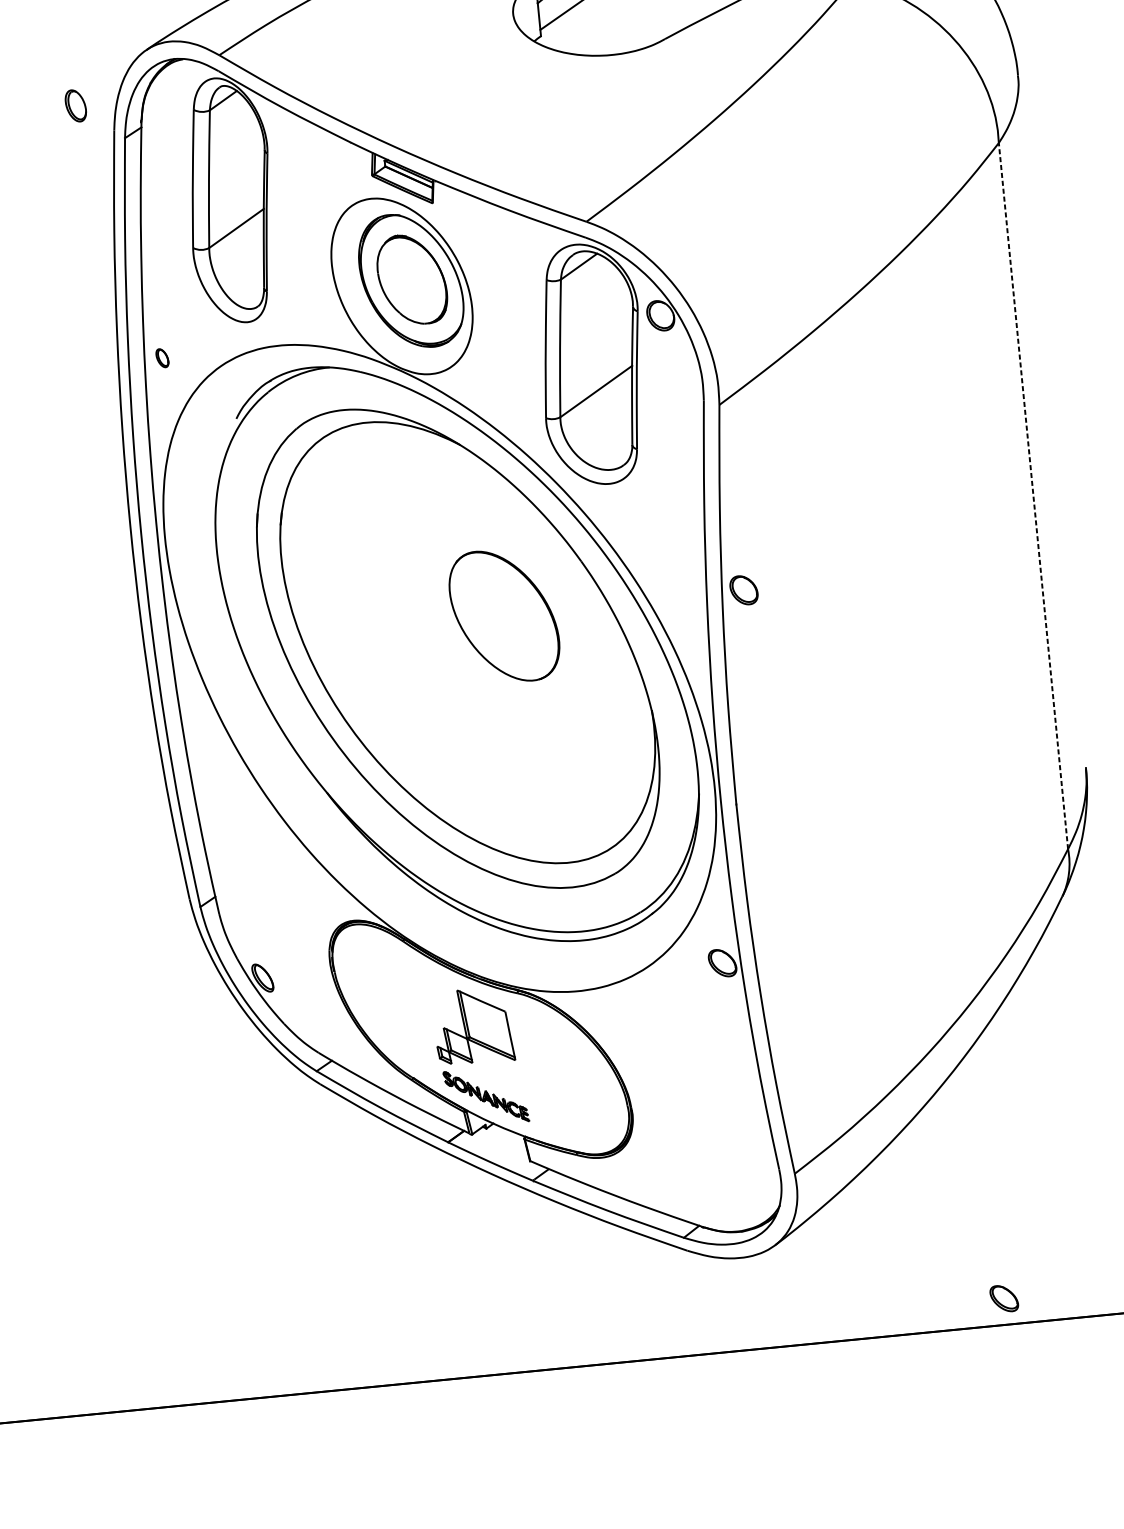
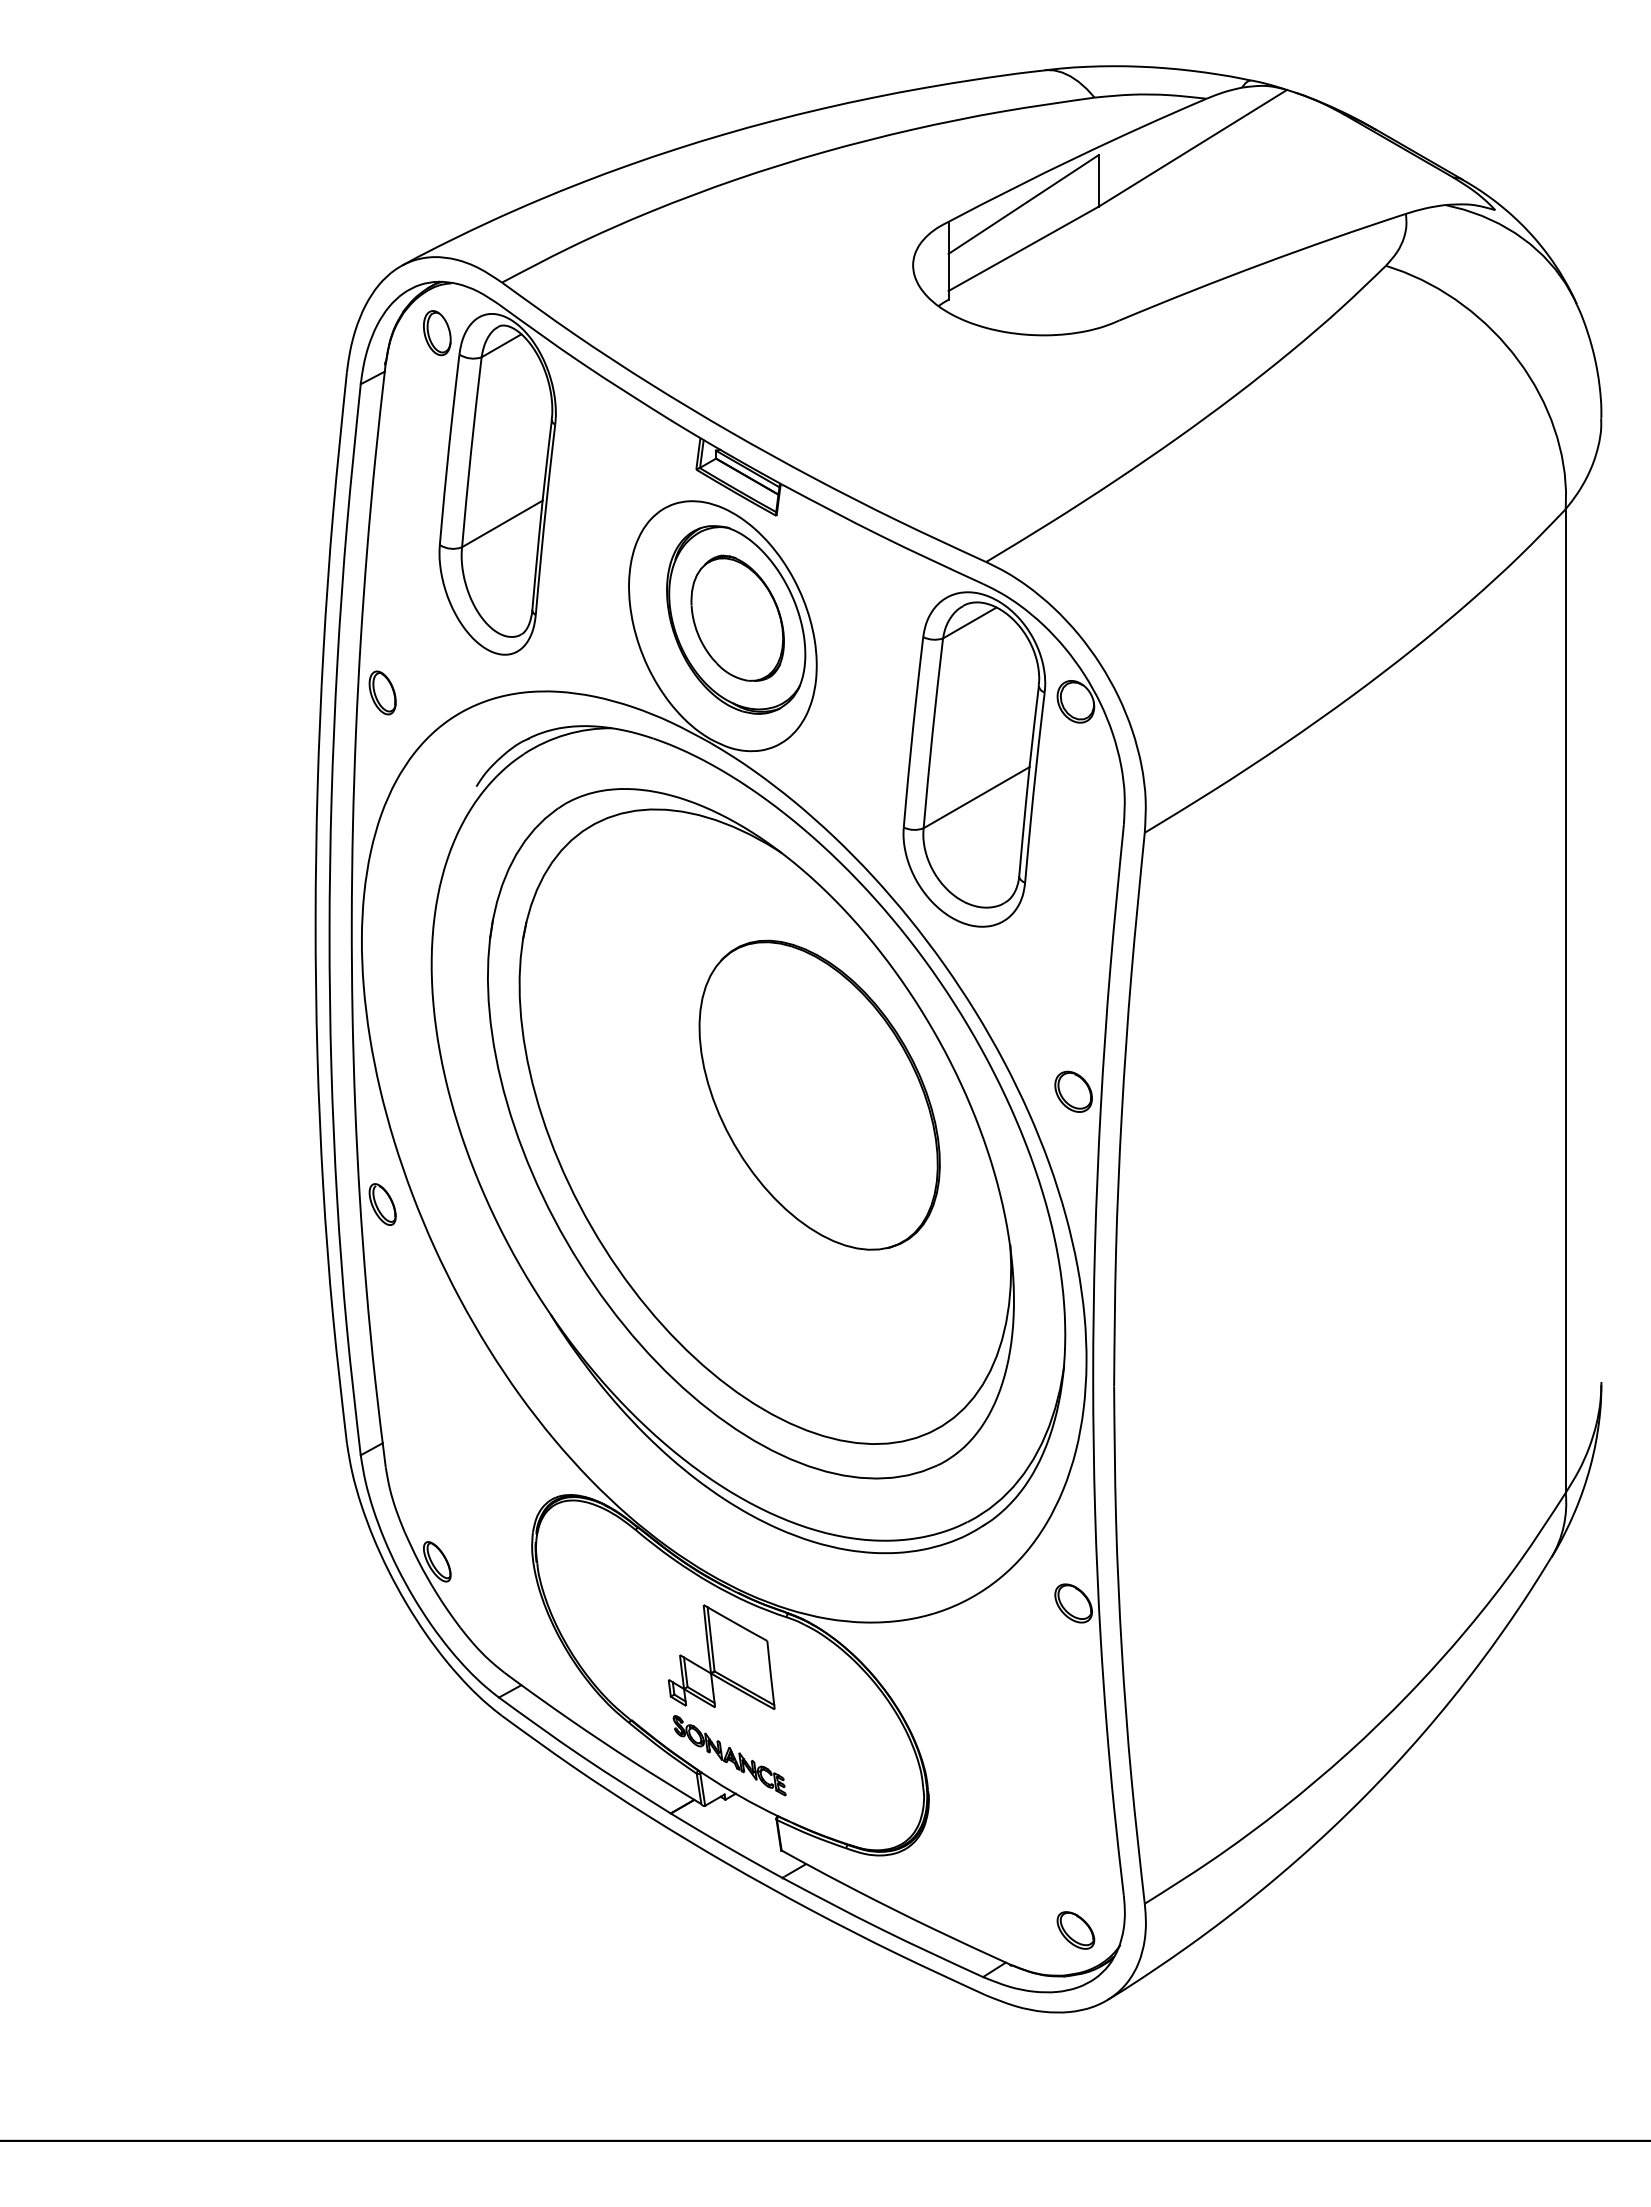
part: (76, 106) -> (437, 333), moved
part: (162, 357) -> (382, 692), size x1.67
line: (1033, 496) -> (1565, 1001), dashed -> solid
part: (743, 590) -> (1073, 1091), moved
part: (504, 615) -> (819, 1094), size x1.67
part: (198, 725) -> (382, 1204), added
part: (1003, 1298) -> (1075, 1930), moved

